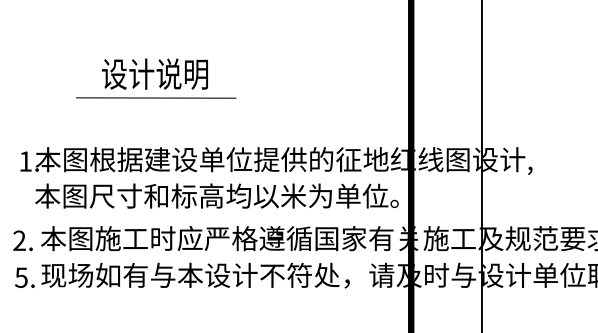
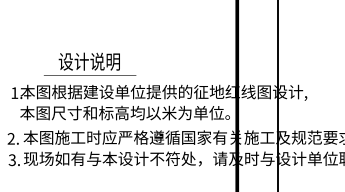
text: (156, 77) -> (90, 63), moved
text: (21, 276) -> (12, 159), 5. -> 3.

